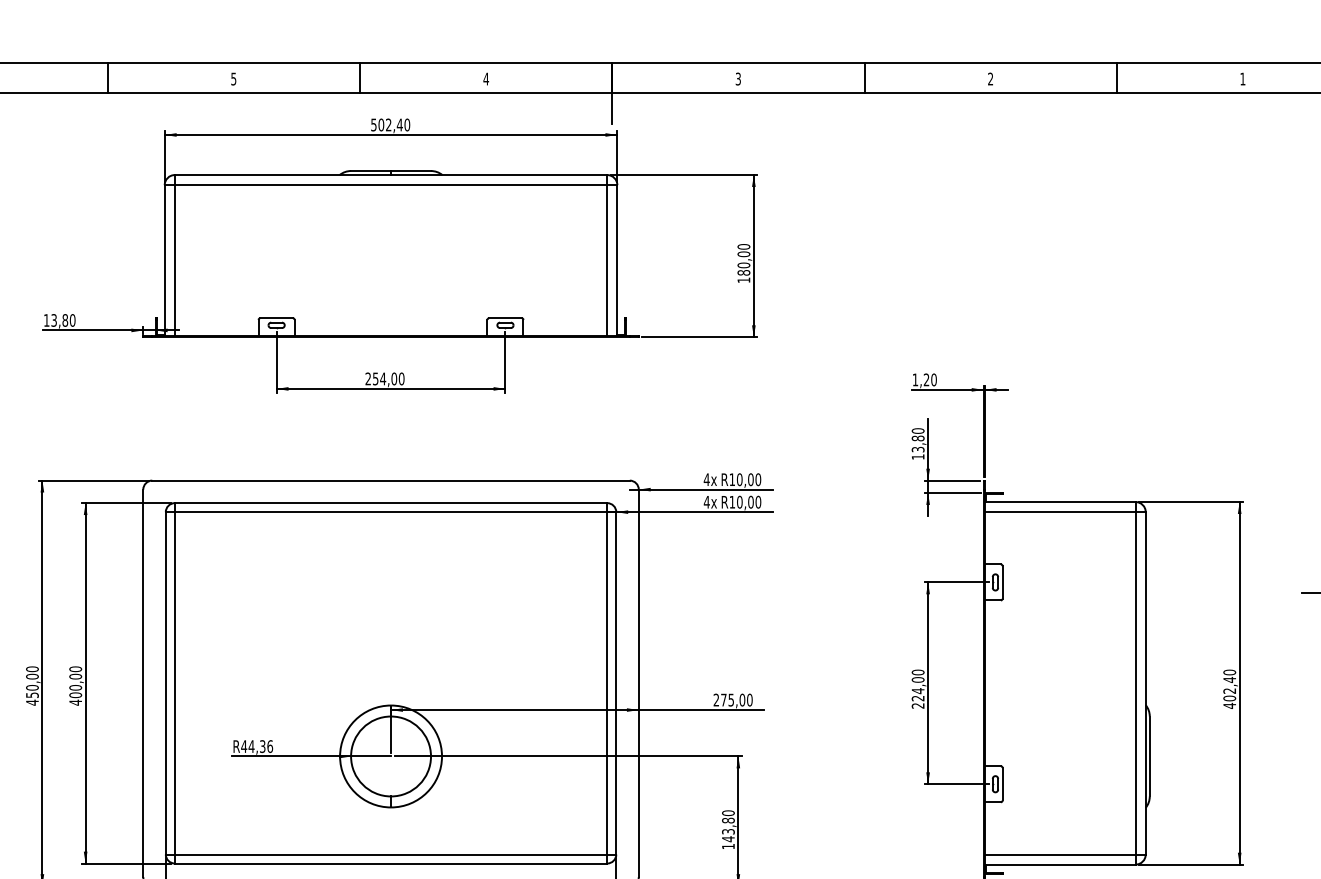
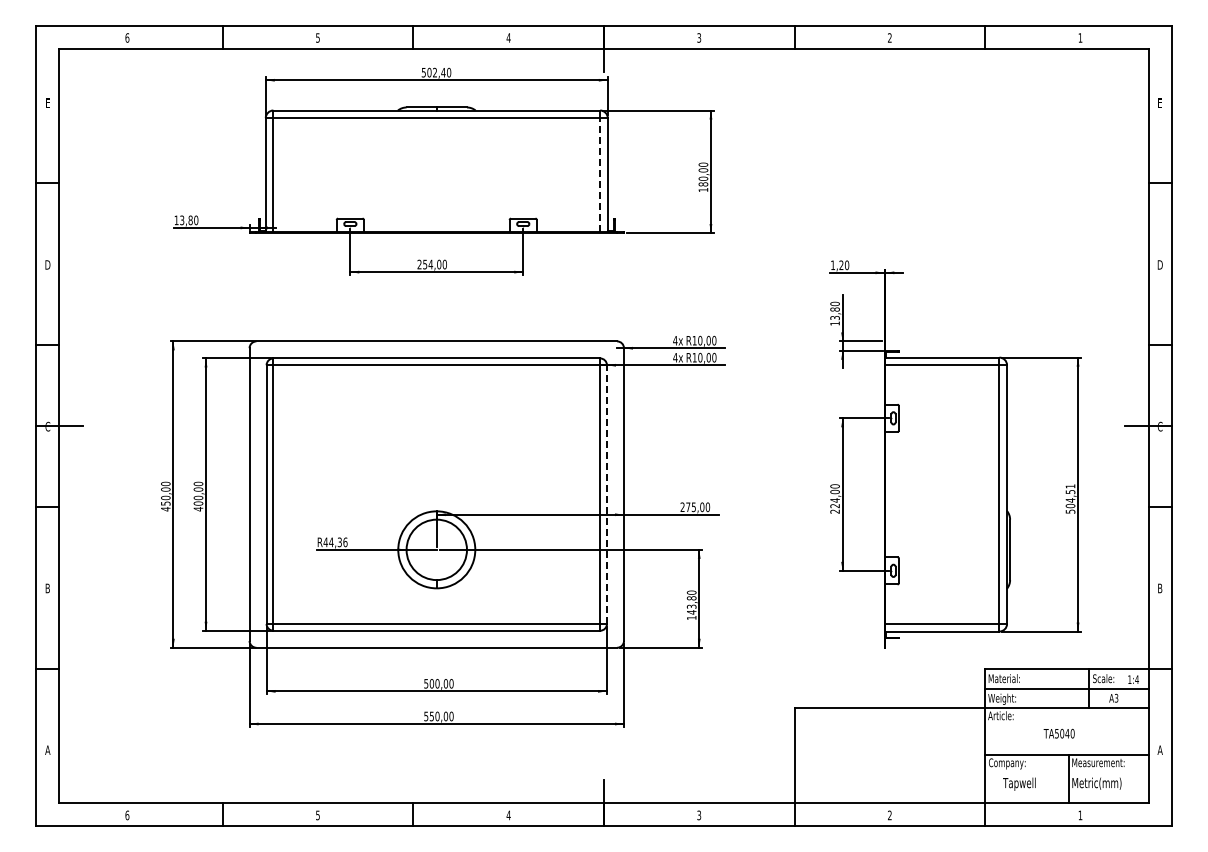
line: (607, 259) -> (600, 174), solid -> dashed
line: (615, 683) -> (606, 494), solid -> dashed
text: (1229, 688) -> (1070, 498), 402,40 -> 504,51

